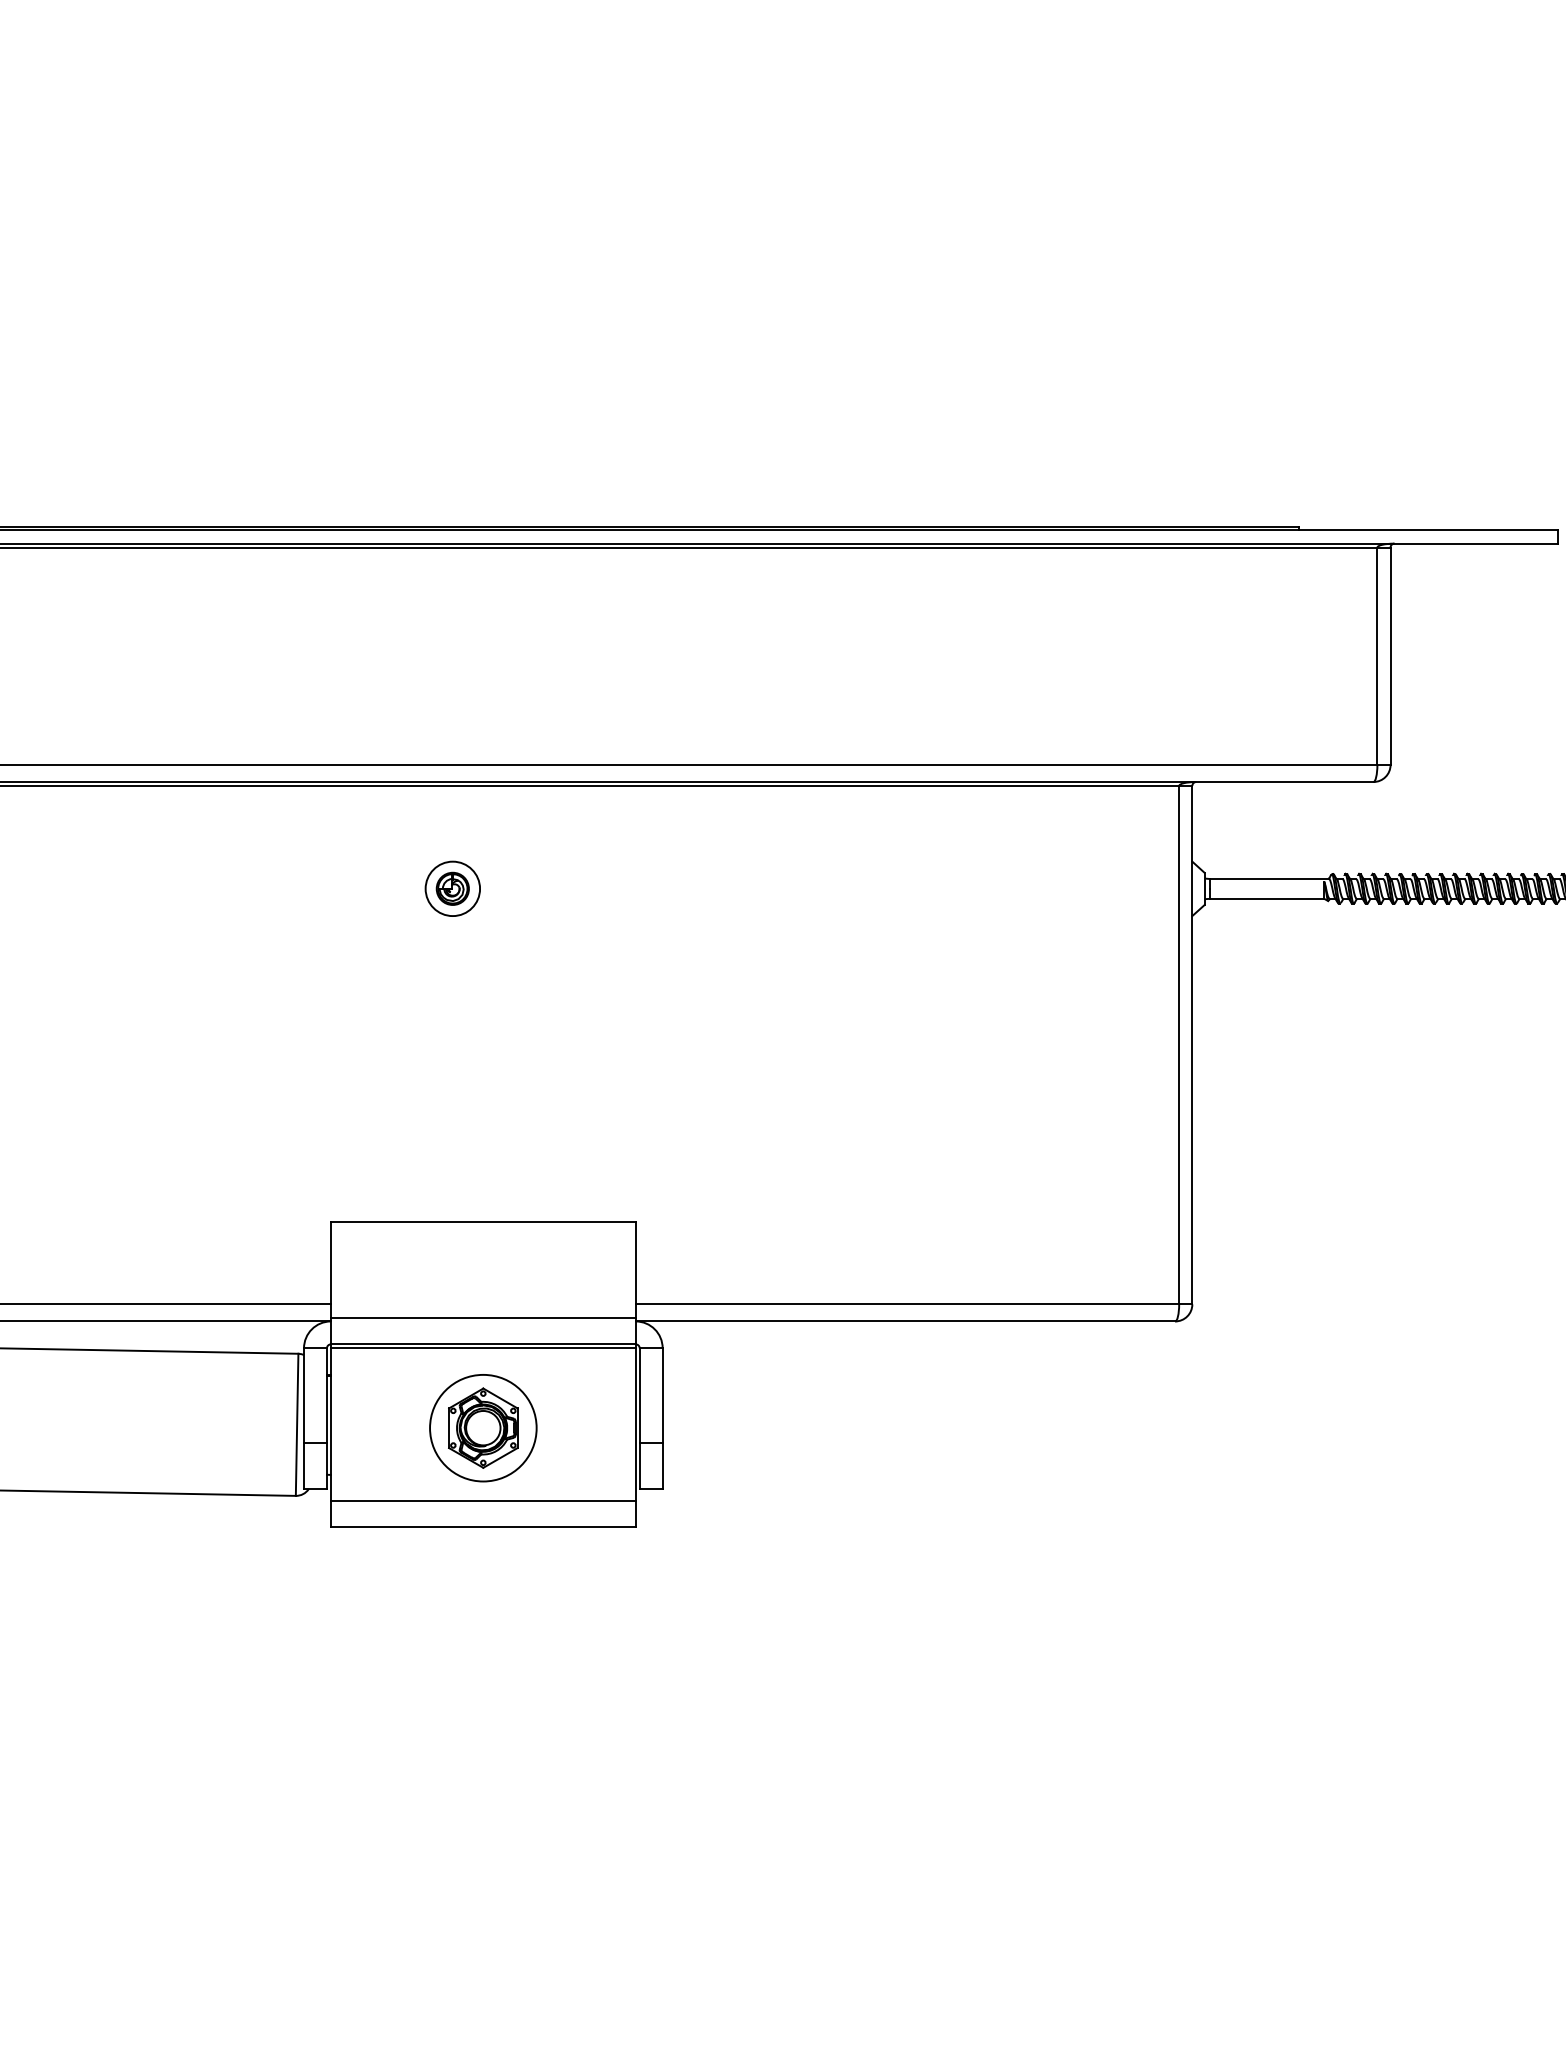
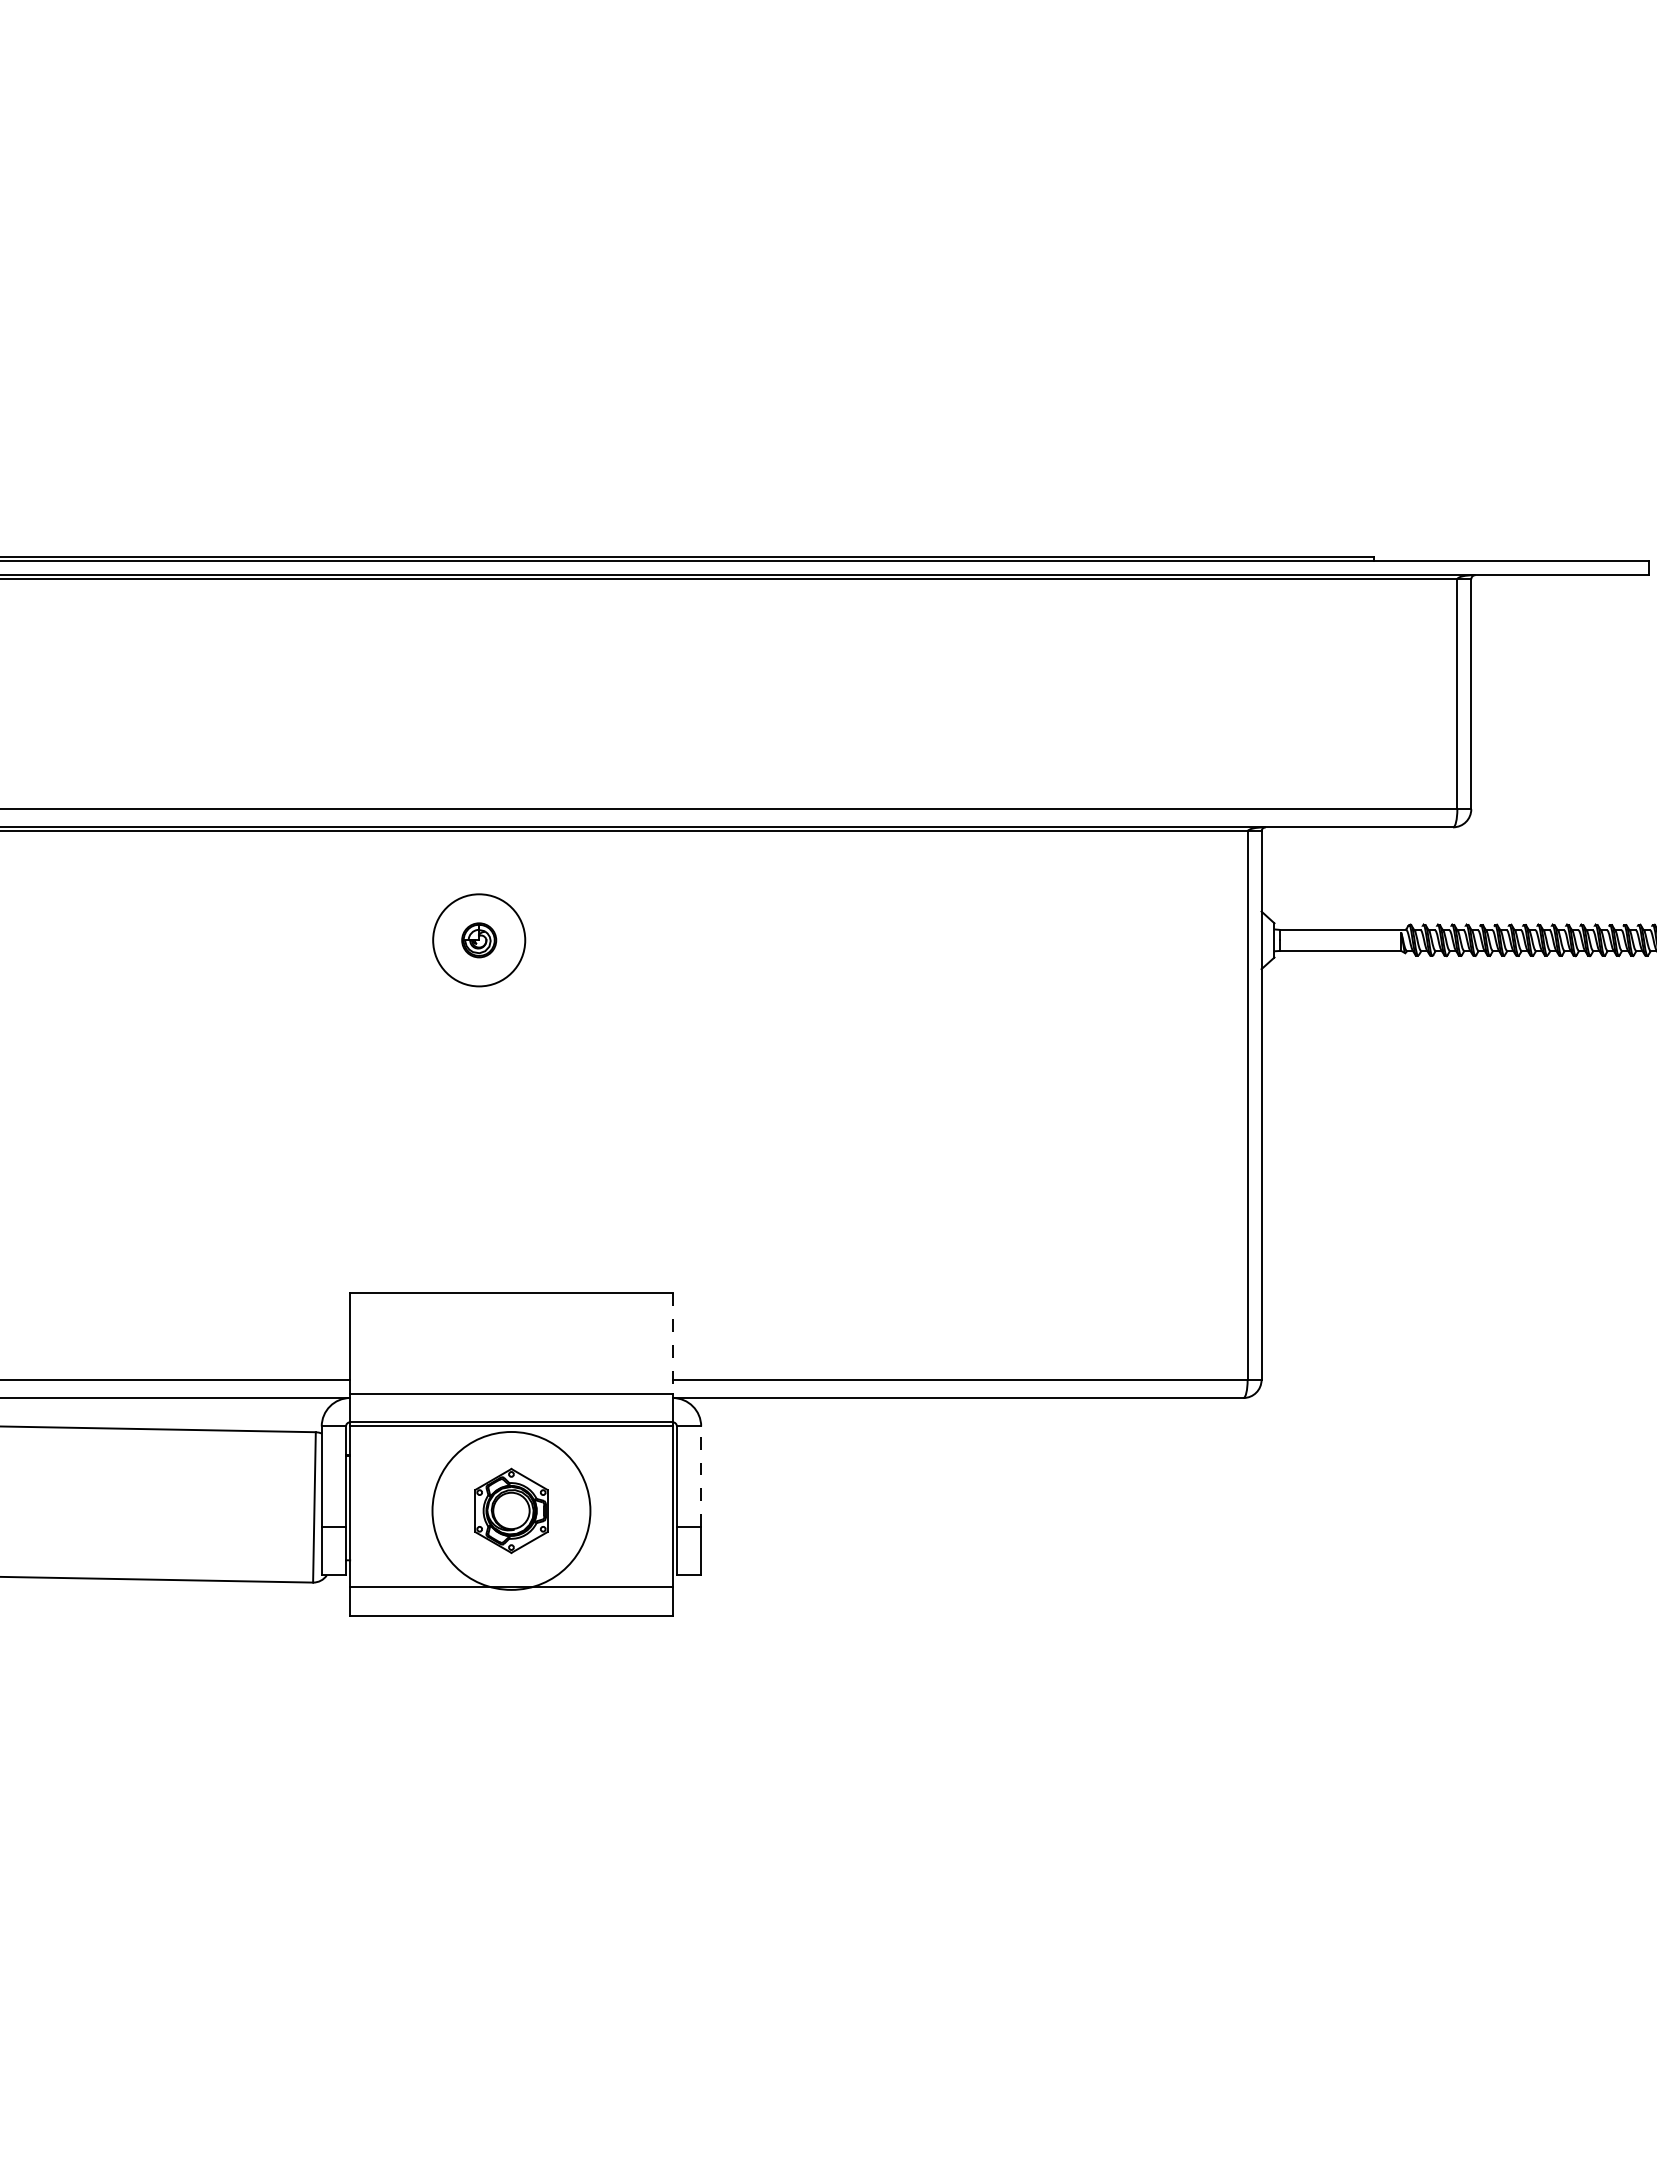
circle: (452, 889) -> (478, 940), size x1.6
line: (635, 1270) -> (672, 1344), solid -> dashed
line: (662, 1395) -> (701, 1476), solid -> dashed
circle: (483, 1427) -> (511, 1510), size x1.4

